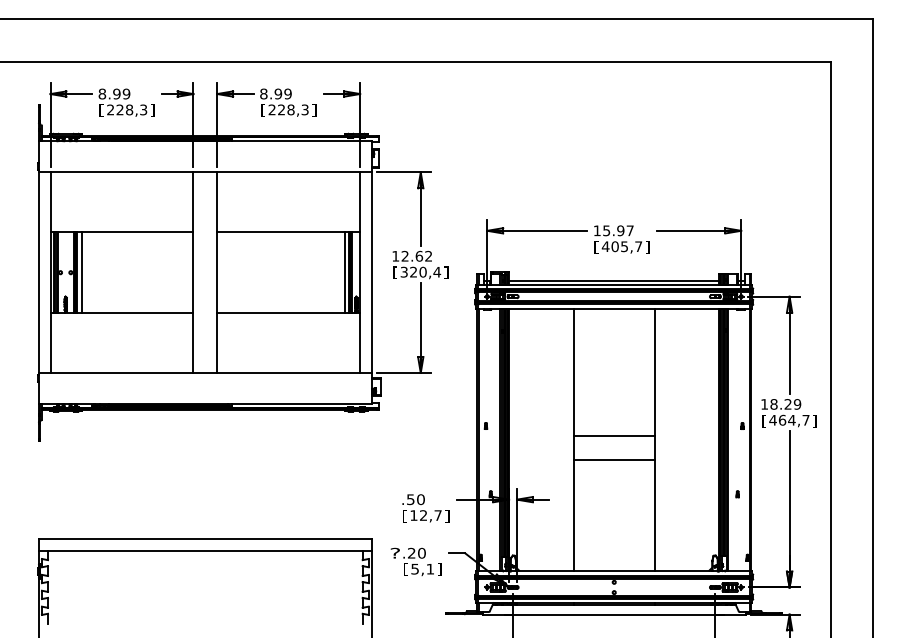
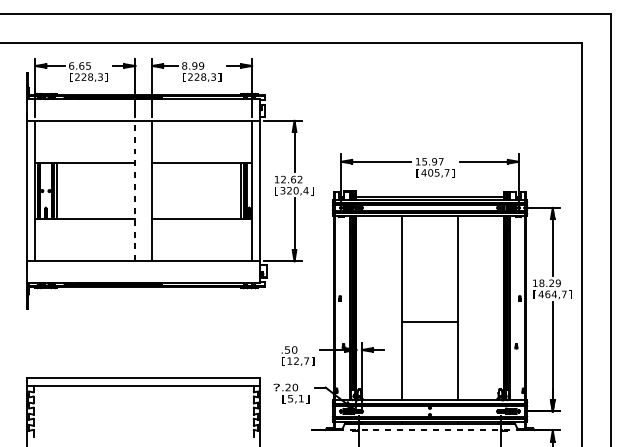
text: (114, 93) -> (80, 65), 8.99 -> 6.65
line: (193, 272) -> (135, 190), solid -> dashed
line: (613, 435) -> (429, 305), removed
line: (614, 614) -> (430, 430), solid -> dashed

